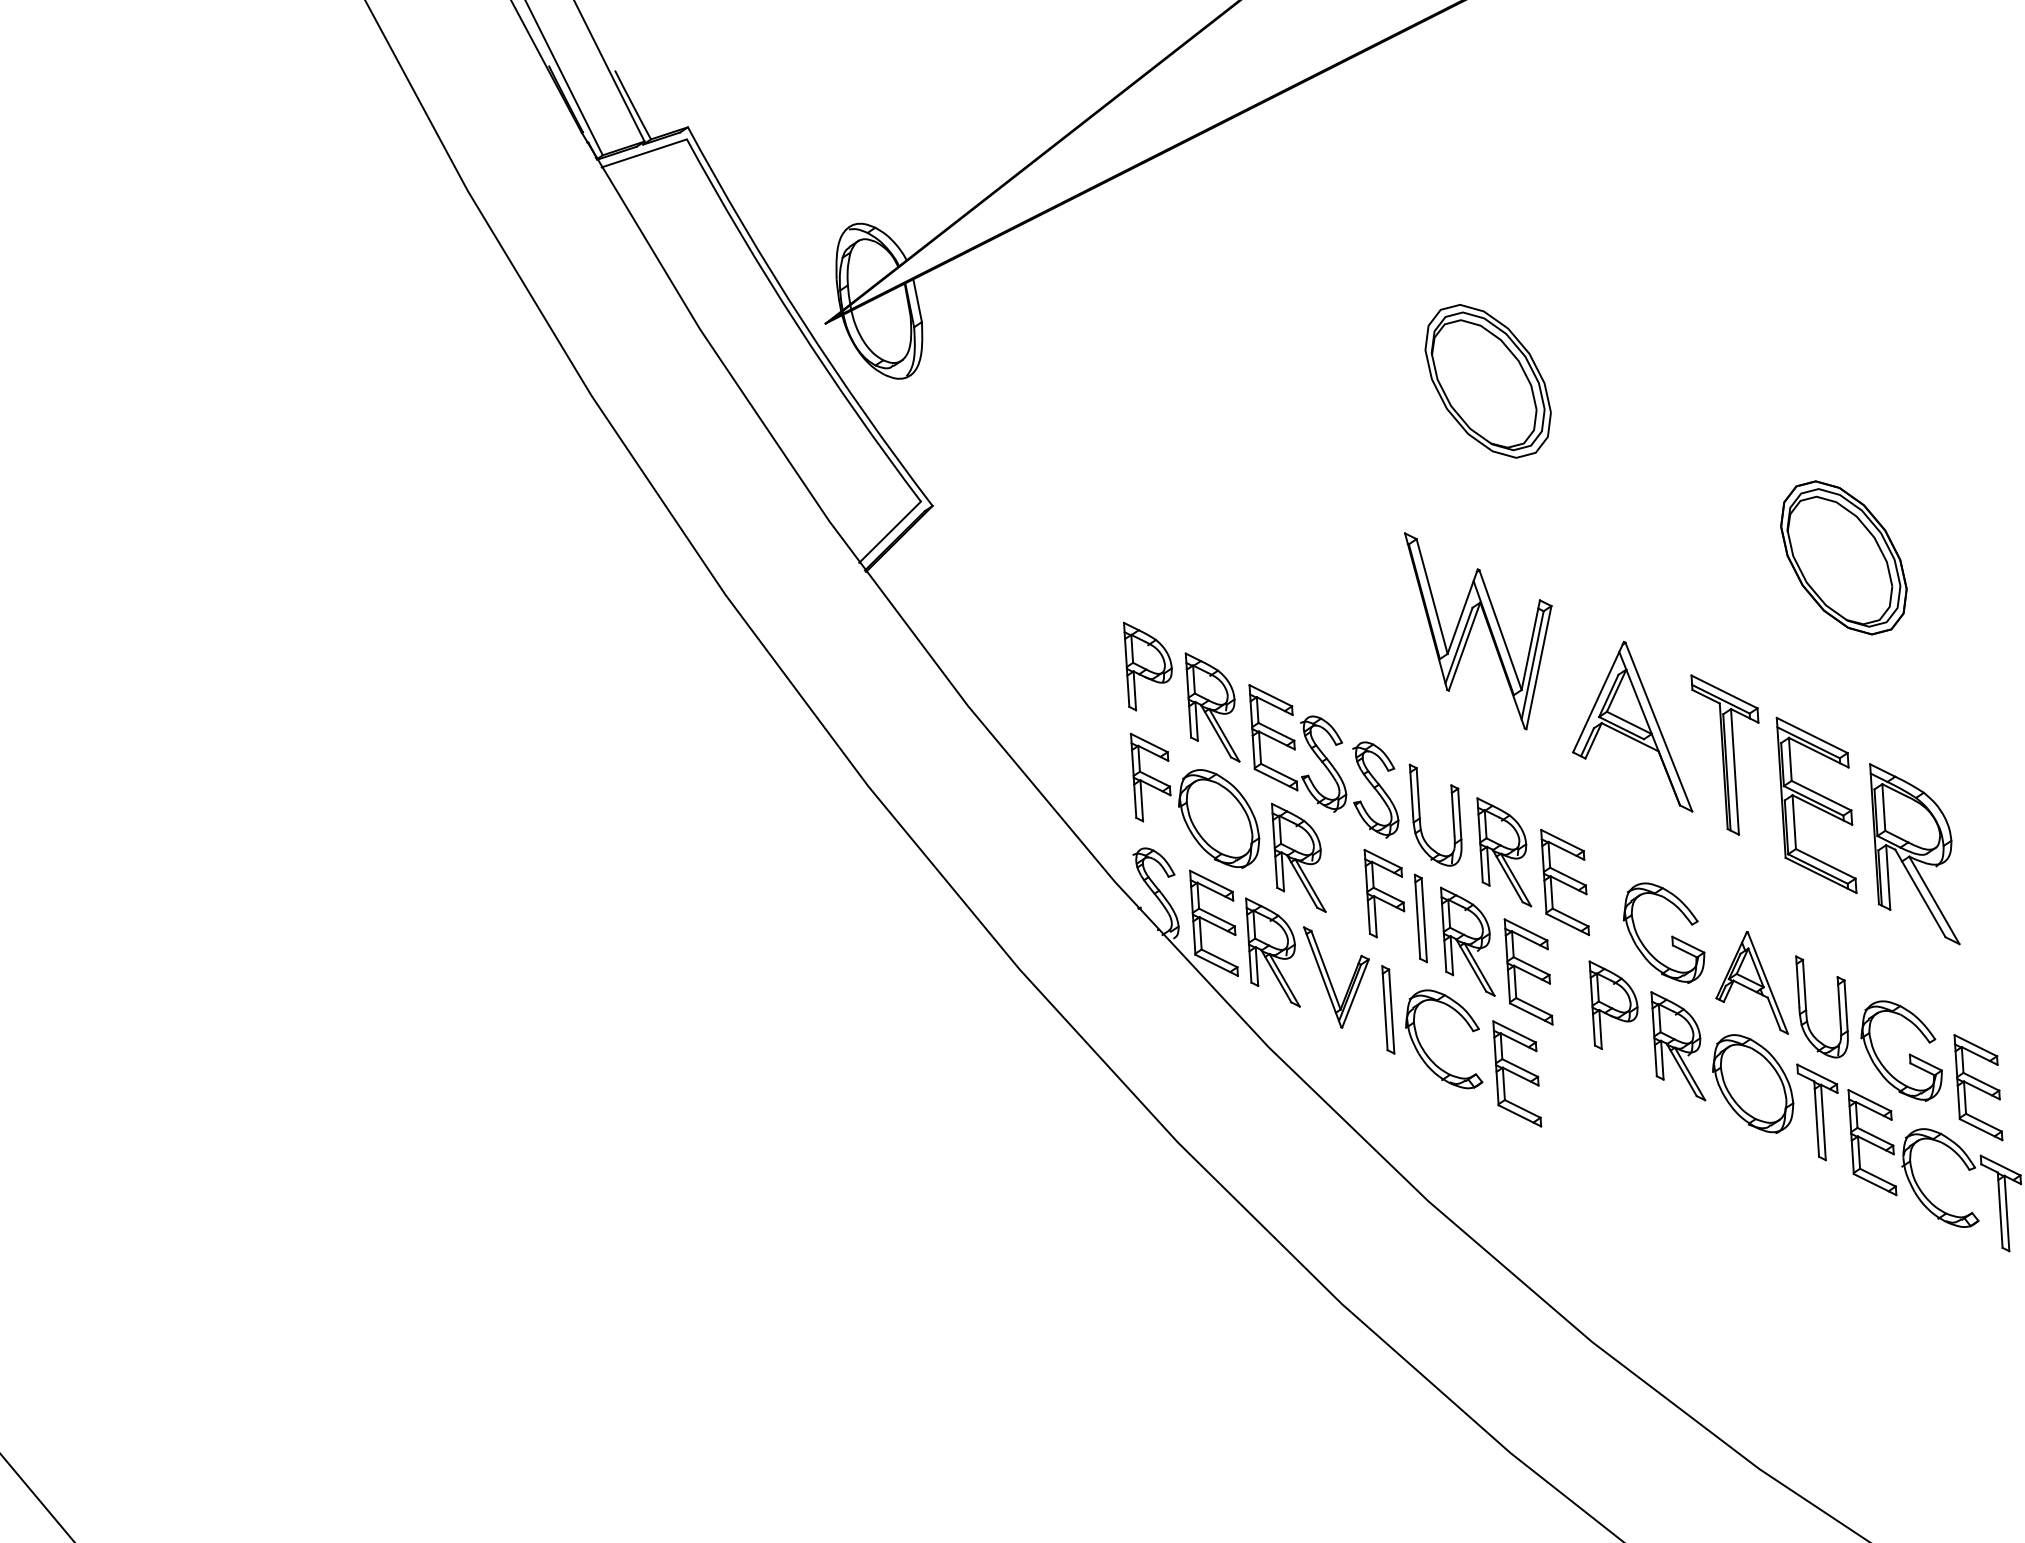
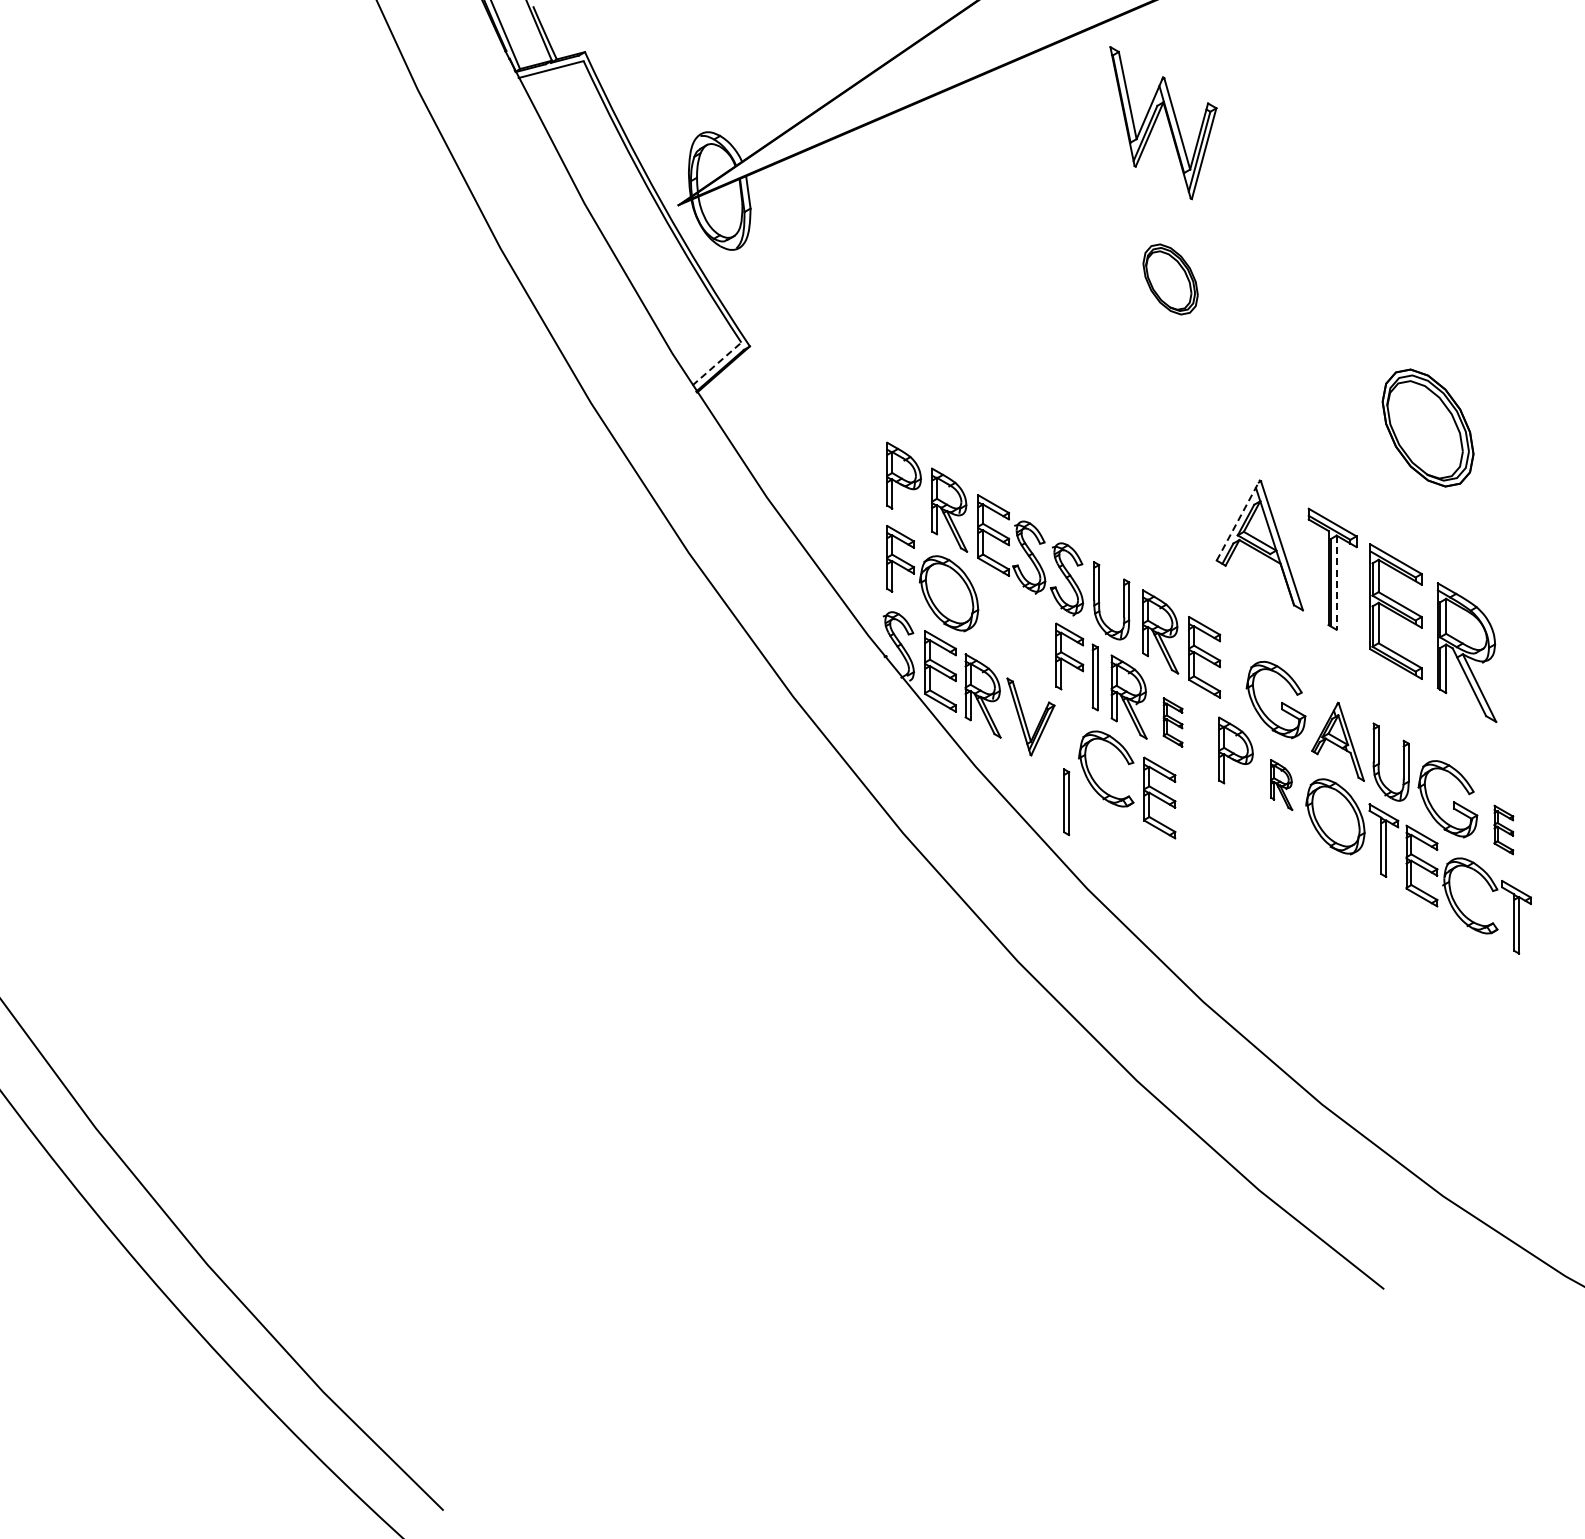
part: (1487, 381) -> (1170, 279), size x0.6
line: (889, 532) -> (716, 364), solid -> dashed
part: (1482, 630) -> (1163, 123), moved
line: (1598, 697) -> (1238, 520), solid -> dashed
line: (1734, 772) -> (1336, 583), solid -> dashed
part: (1298, 857) -> (1006, 626), removed
part: (1527, 972) -> (1172, 722), size x0.6
part: (1388, 1010) -> (1066, 802), moved
part: (1678, 1045) -> (1281, 784), size x0.6
part: (1978, 1086) -> (1503, 829), size x0.6

